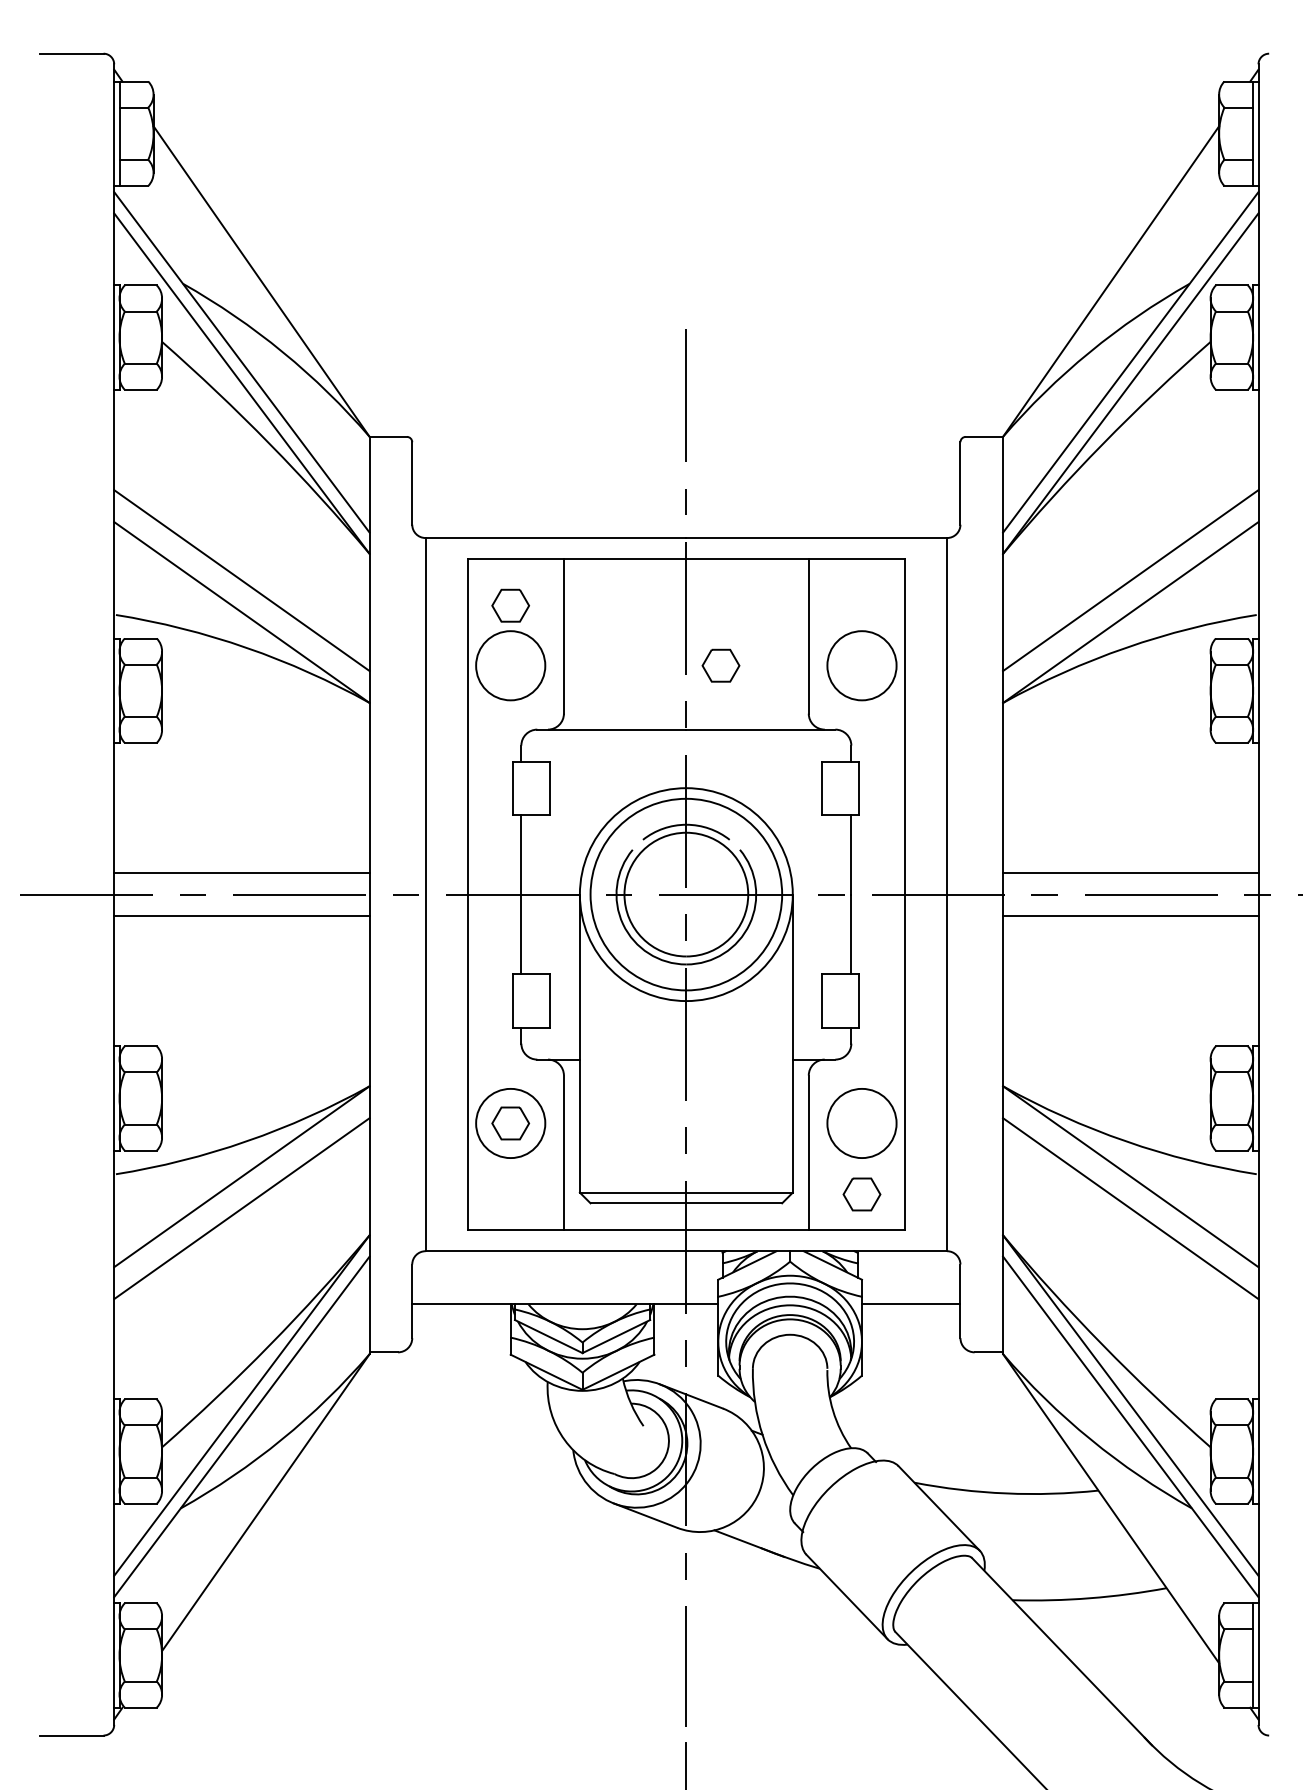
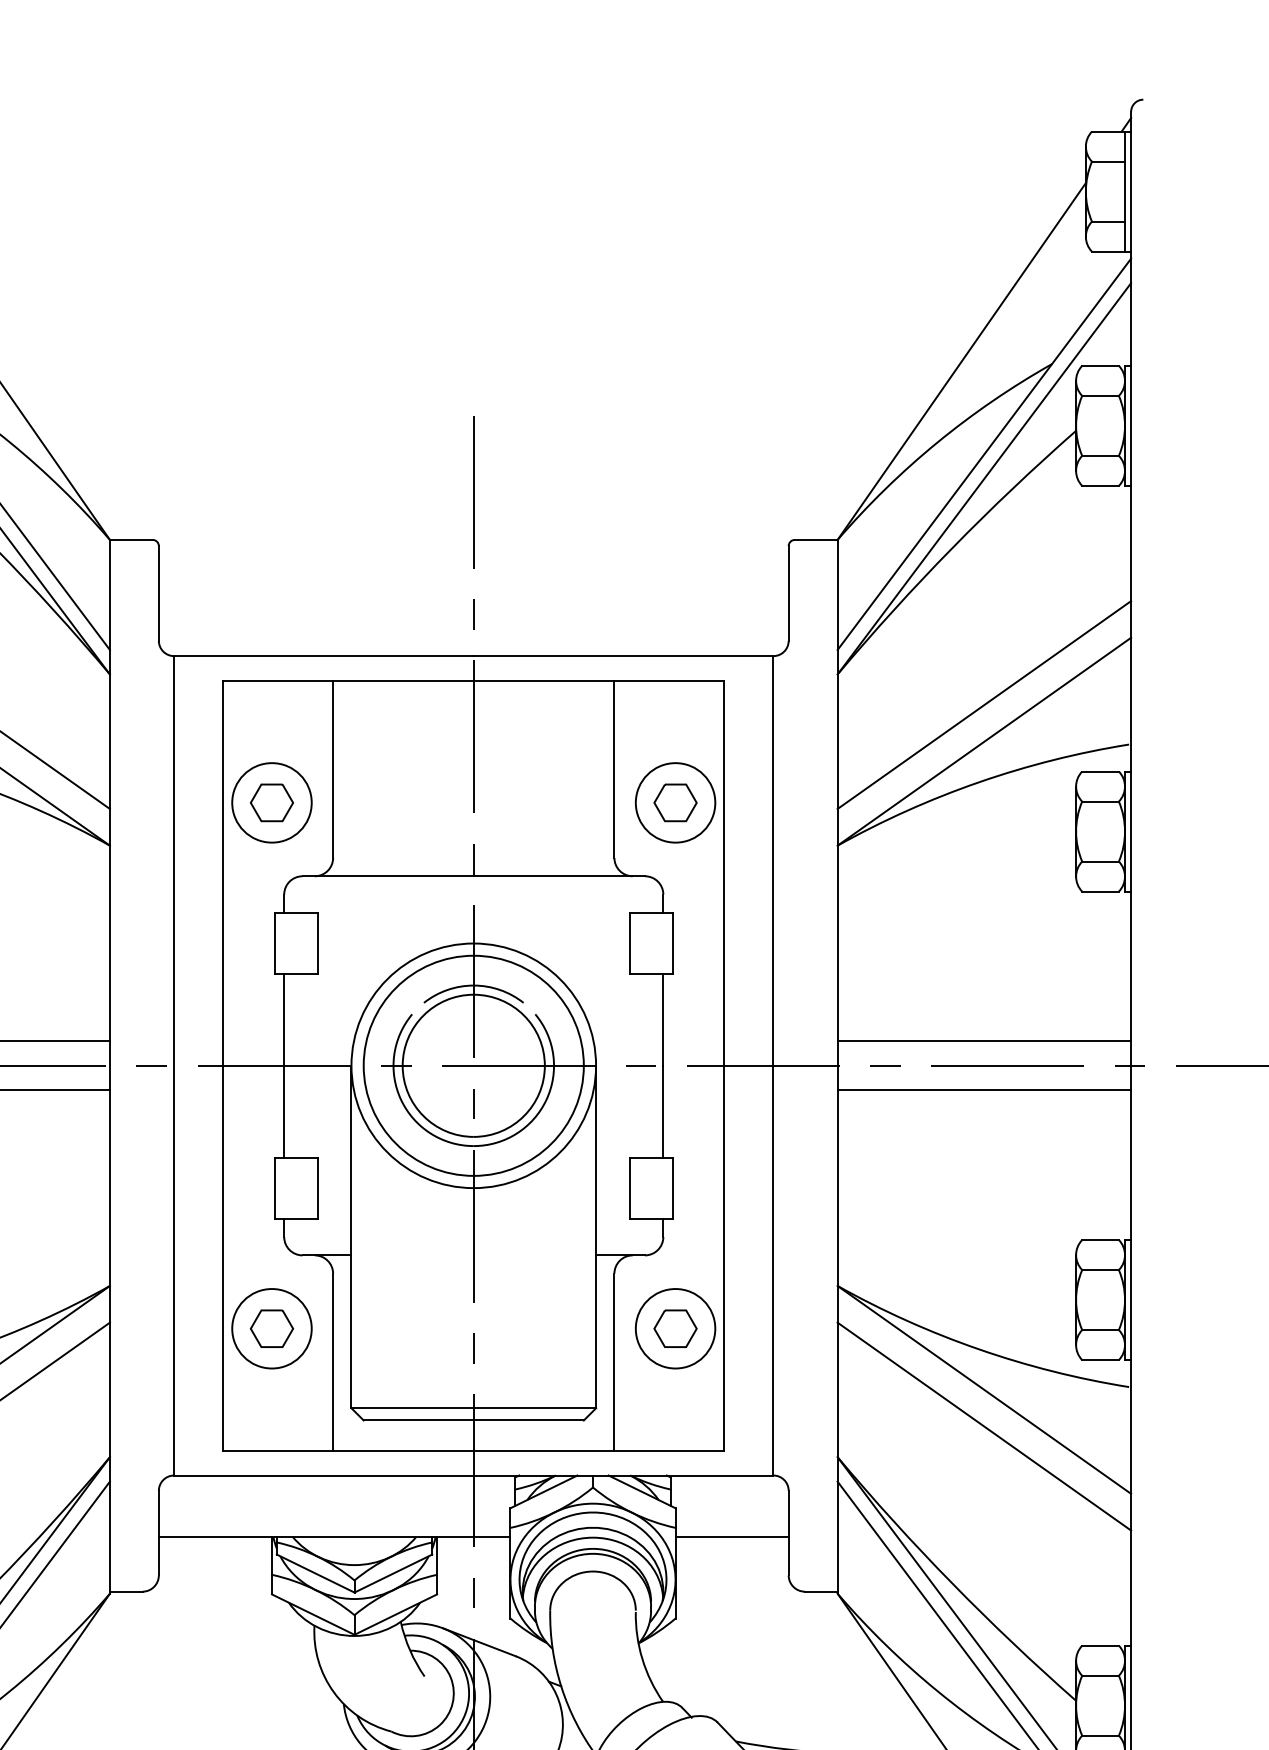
part: (510, 605) -> (271, 802), moved
part: (720, 665) -> (674, 802), moved
part: (861, 1194) -> (674, 1328), moved

